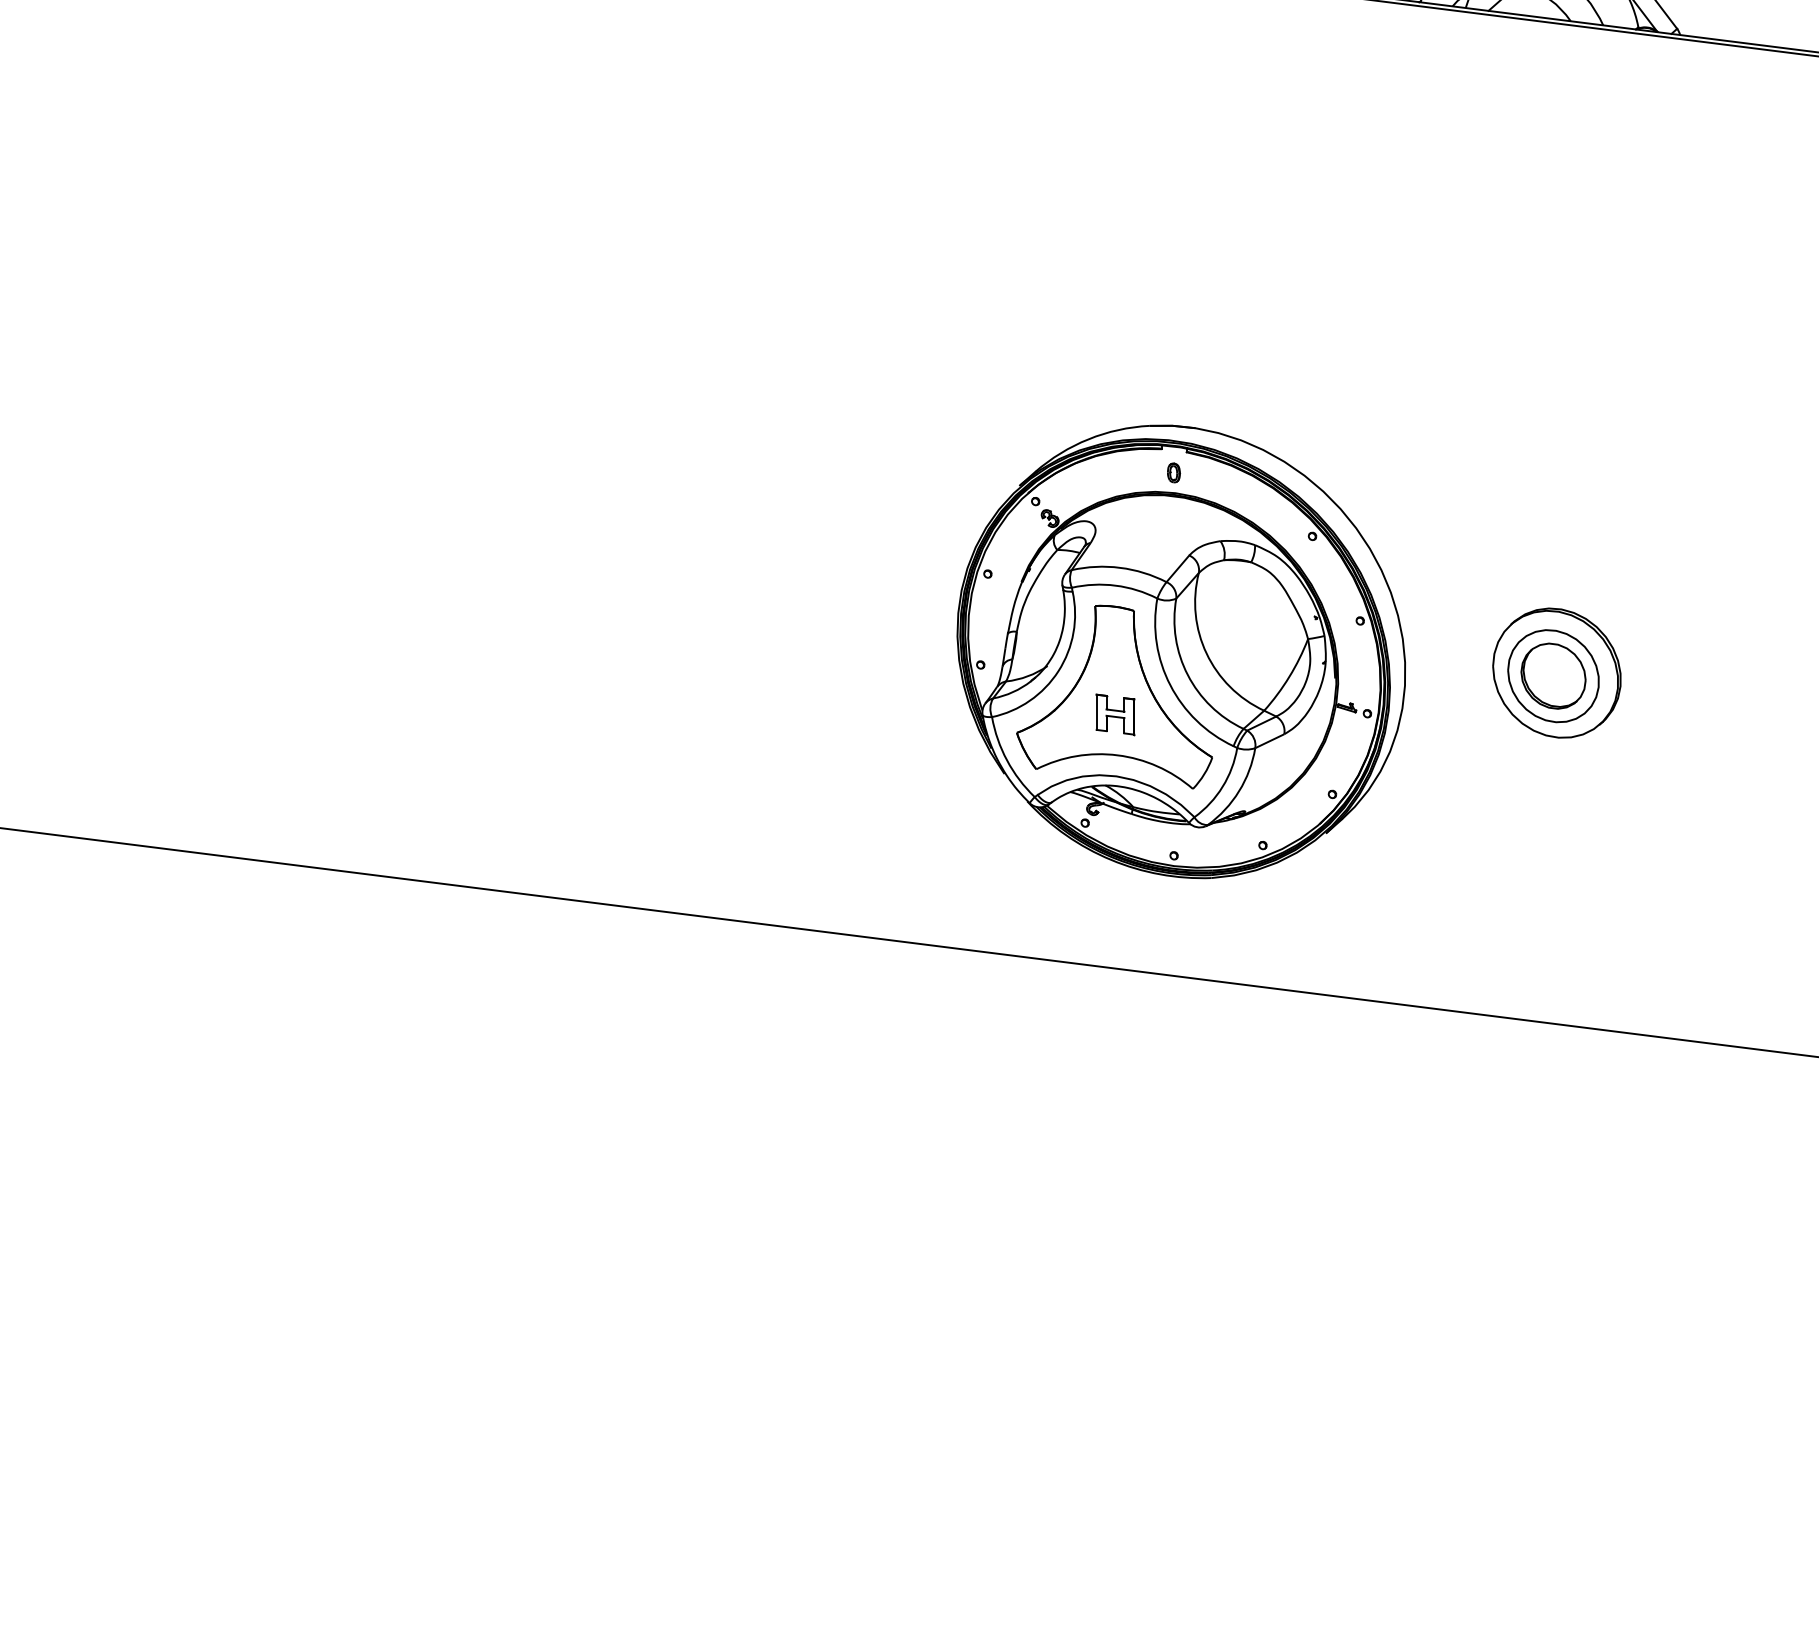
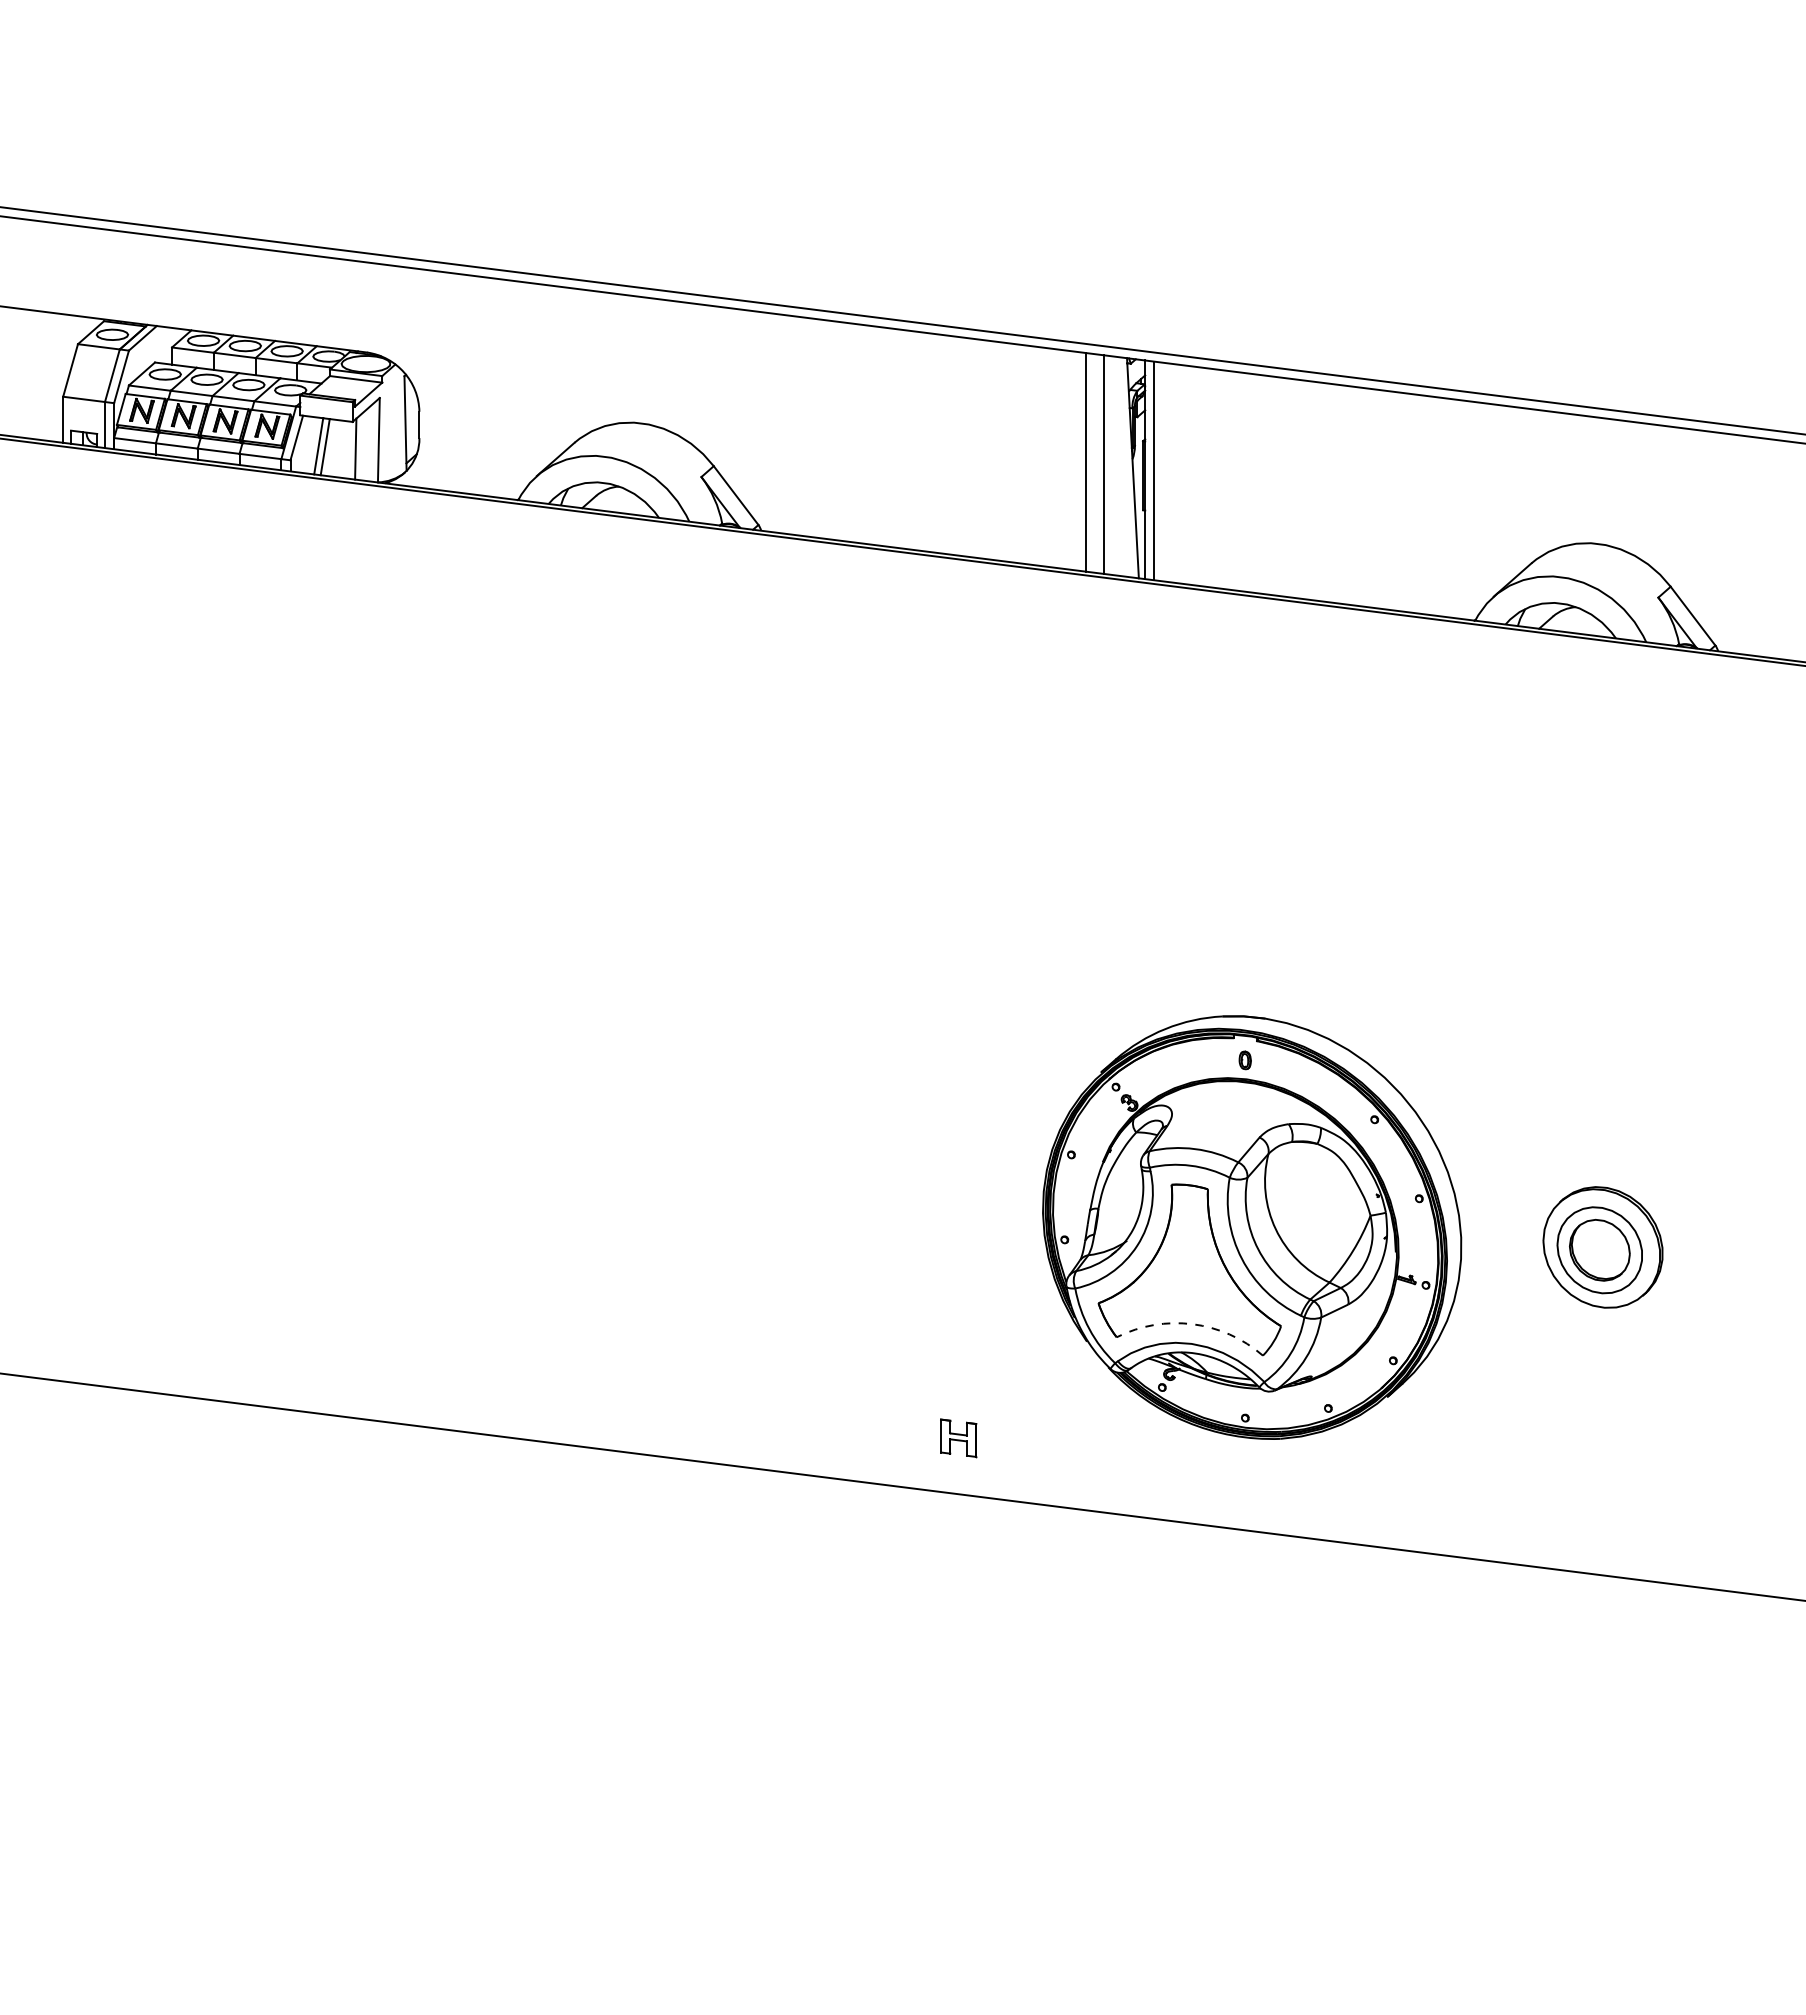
part: (1115, 714) -> (958, 1438), moved
arc: (1117, 755) -> (1192, 1324), solid -> dashed

